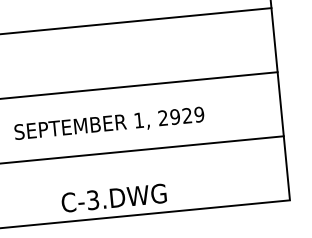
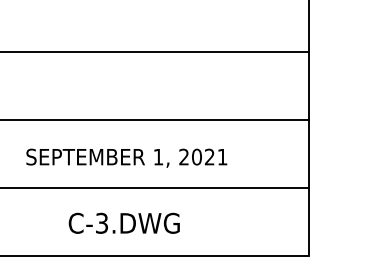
text: (187, 115) -> (209, 156), 2929 -> 2021
text: (113, 197) -> (123, 222), moved

